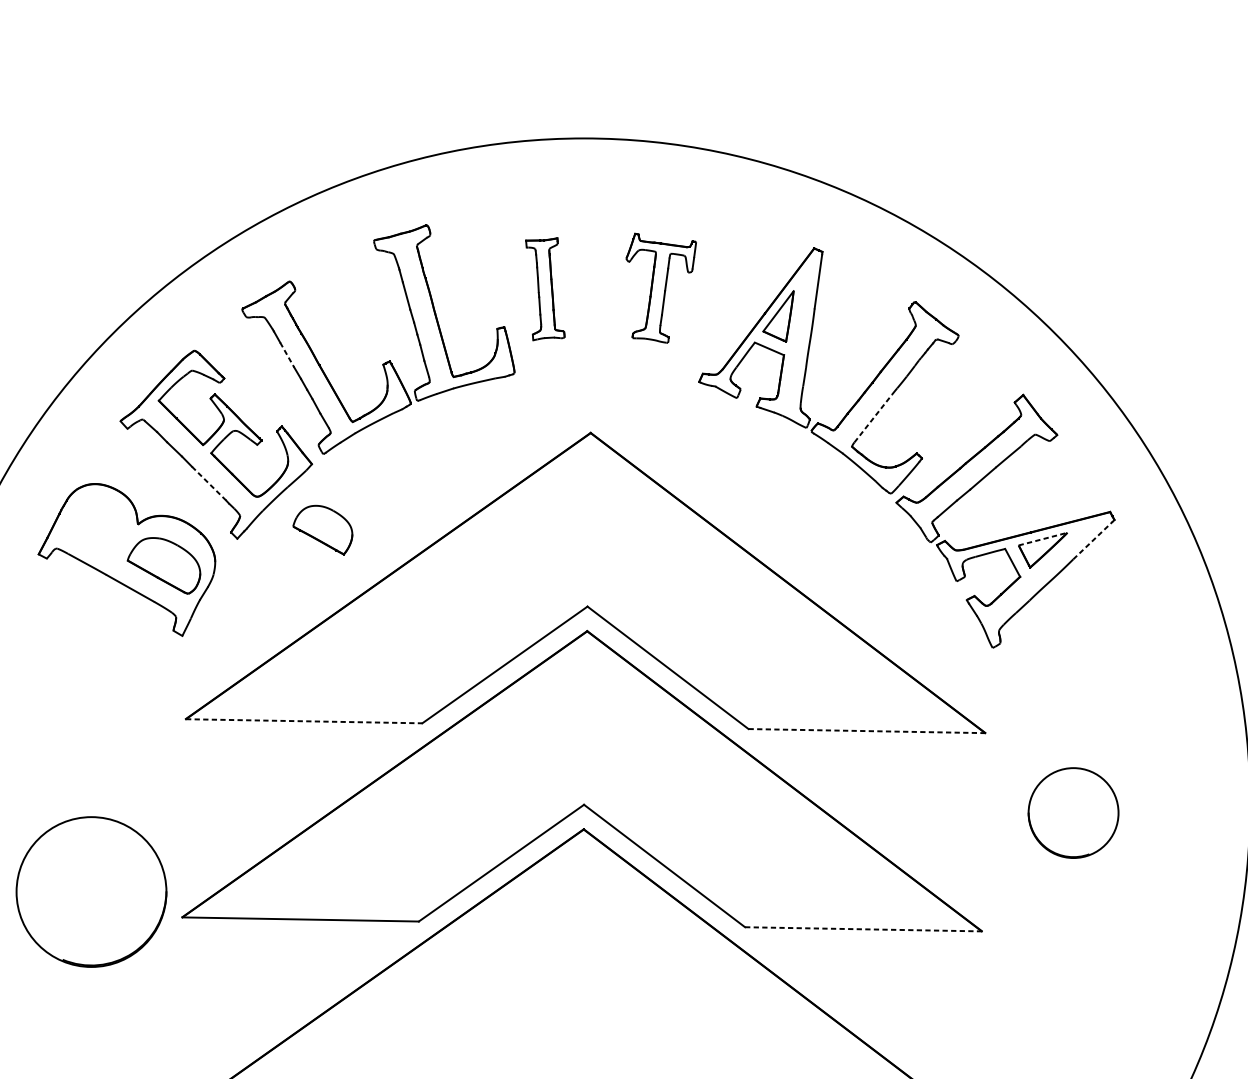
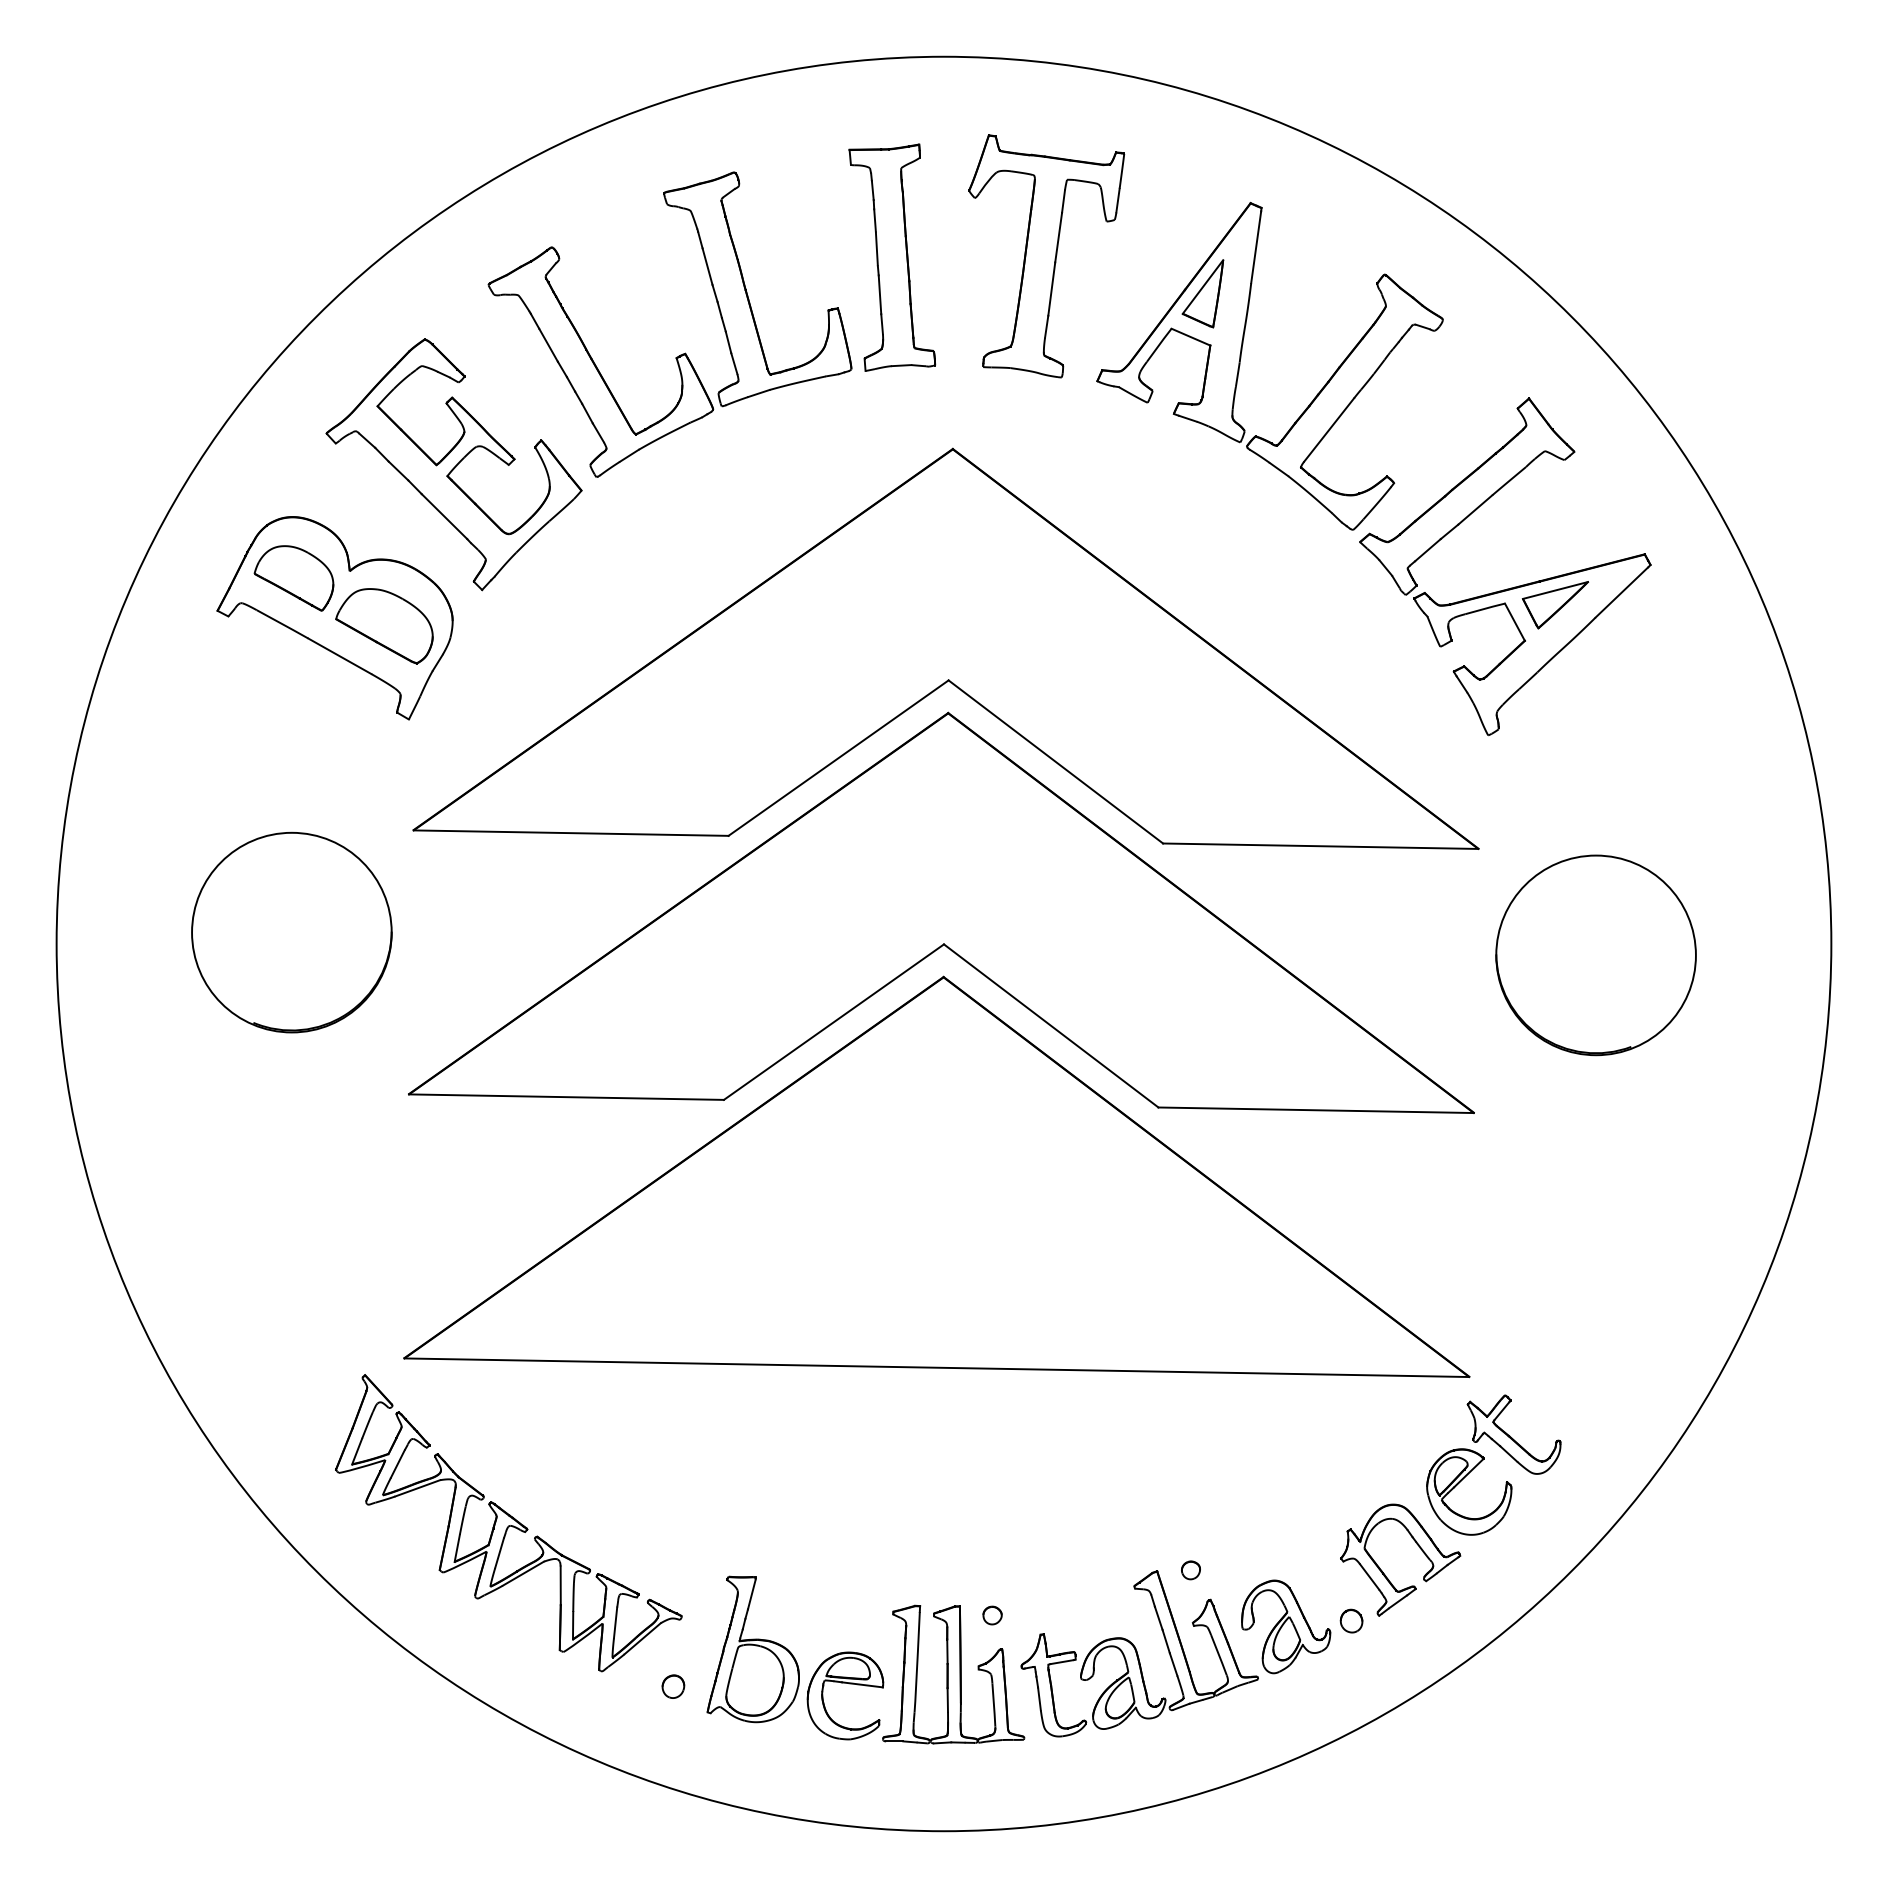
part: (661, 288) -> (1046, 256), size x1.67
part: (545, 289) -> (892, 257), size x1.67
line: (287, 355) -> (548, 345), dashed -> solid
line: (873, 418) -> (1329, 429), dashed -> solid
line: (209, 483) -> (444, 516), dashed -> solid
part: (322, 530) -> (293, 578), moved
line: (1043, 539) -> (1555, 590), dashed -> solid
line: (1093, 540) -> (1622, 592), dashed -> solid
line: (304, 721) -> (571, 833), dashed -> solid
line: (866, 731) -> (1320, 846), dashed -> solid
part: (1073, 813) -> (1595, 955), size x1.67
part: (91, 891) -> (291, 932), moved
line: (863, 929) -> (1316, 1110), dashed -> solid

